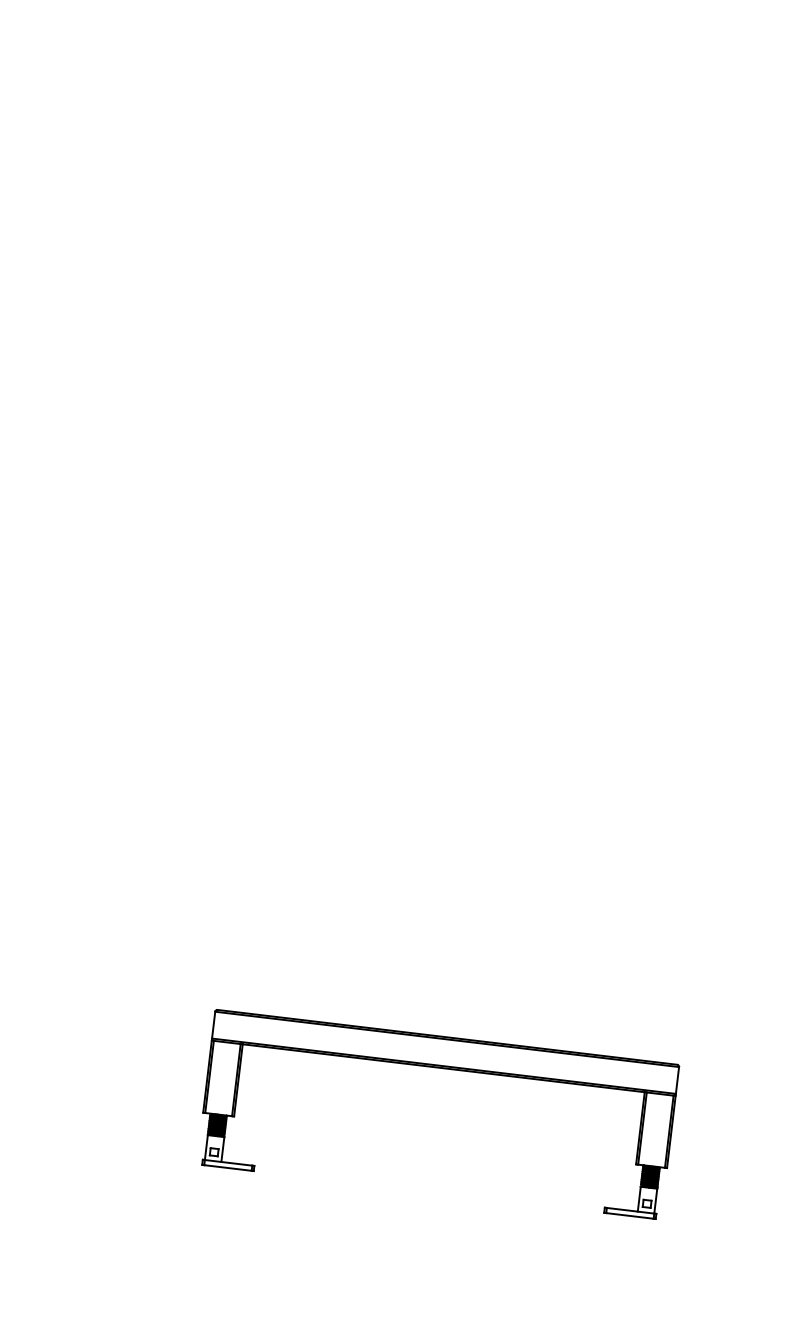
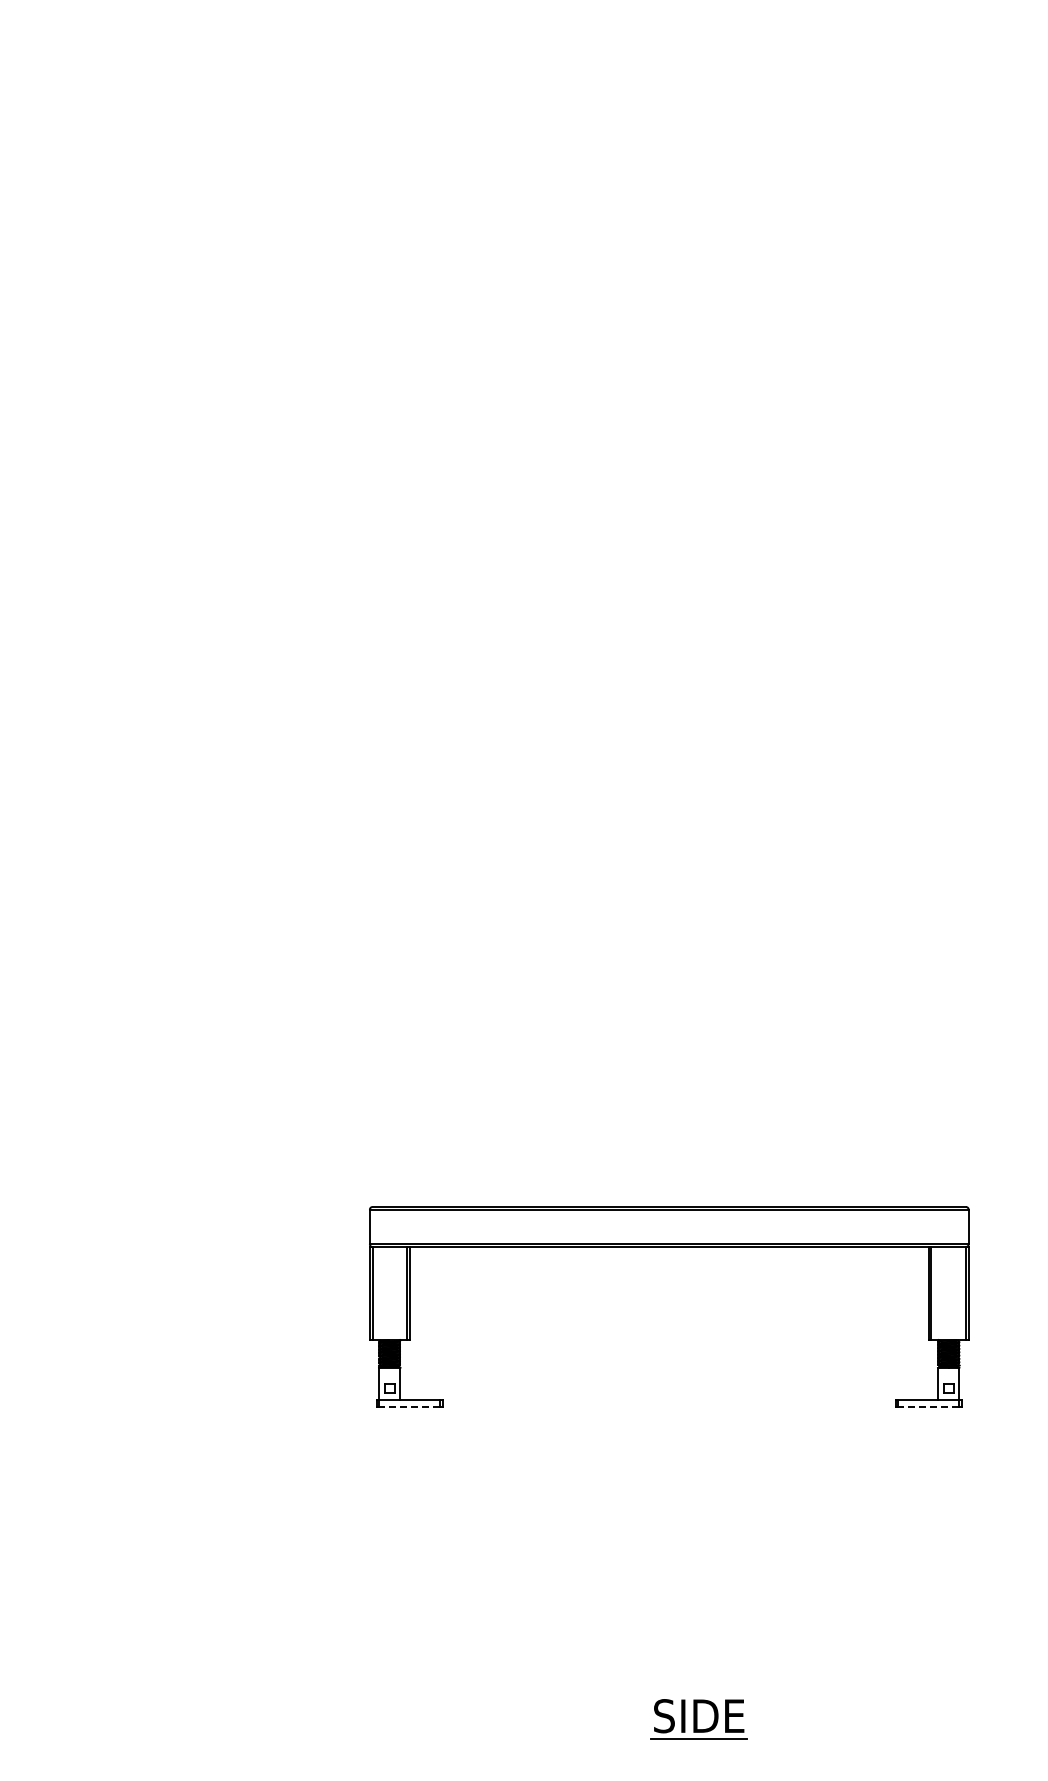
line: (227, 1167) -> (409, 1406), solid -> dashed
line: (629, 1215) -> (928, 1406), solid -> dashed

